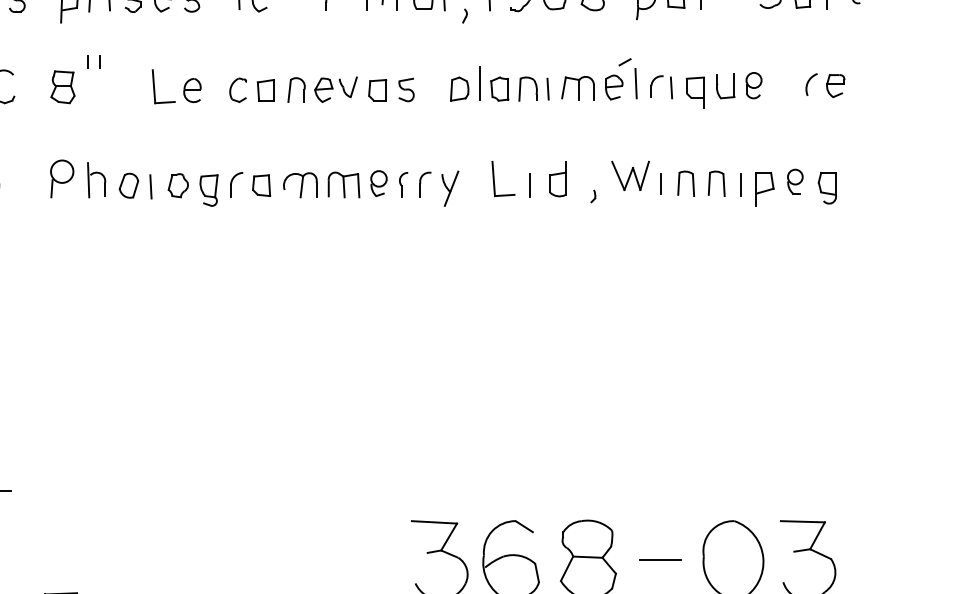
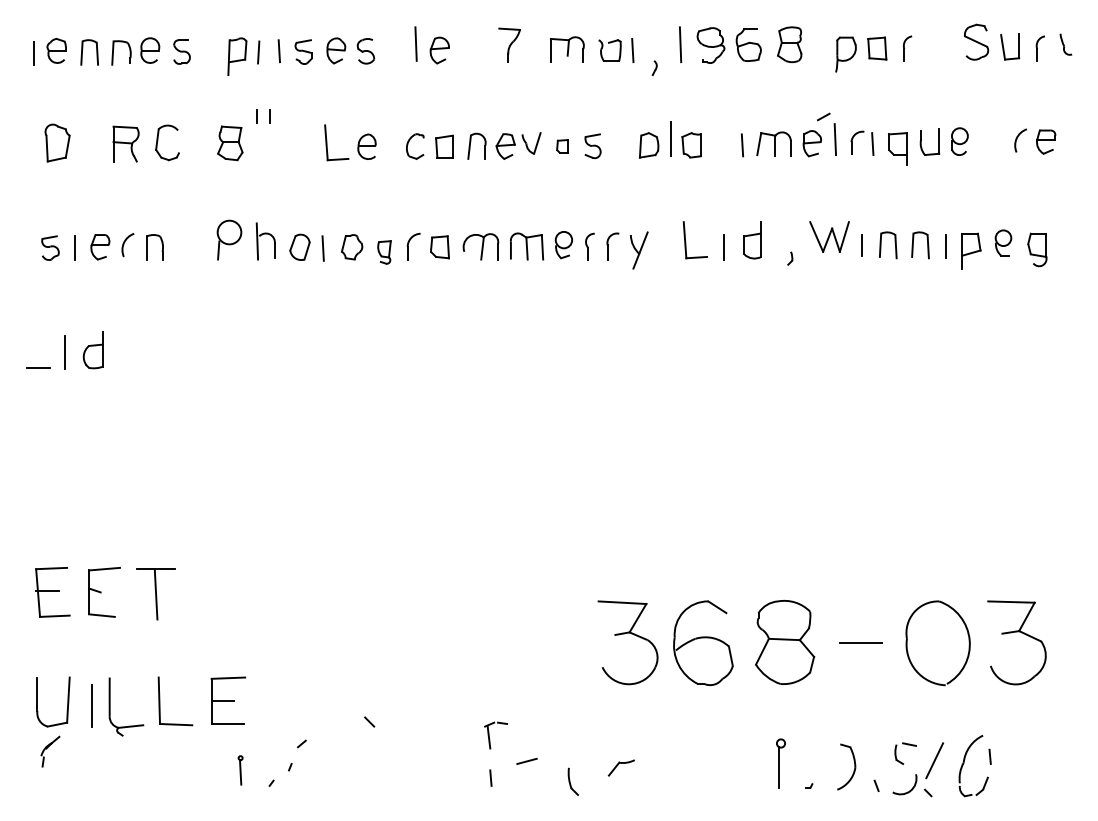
part: (520, 89) -> (713, 145), removed
part: (377, 90) -> (562, 146), size x0.6
part: (209, 190) -> (384, 252), size x0.7

